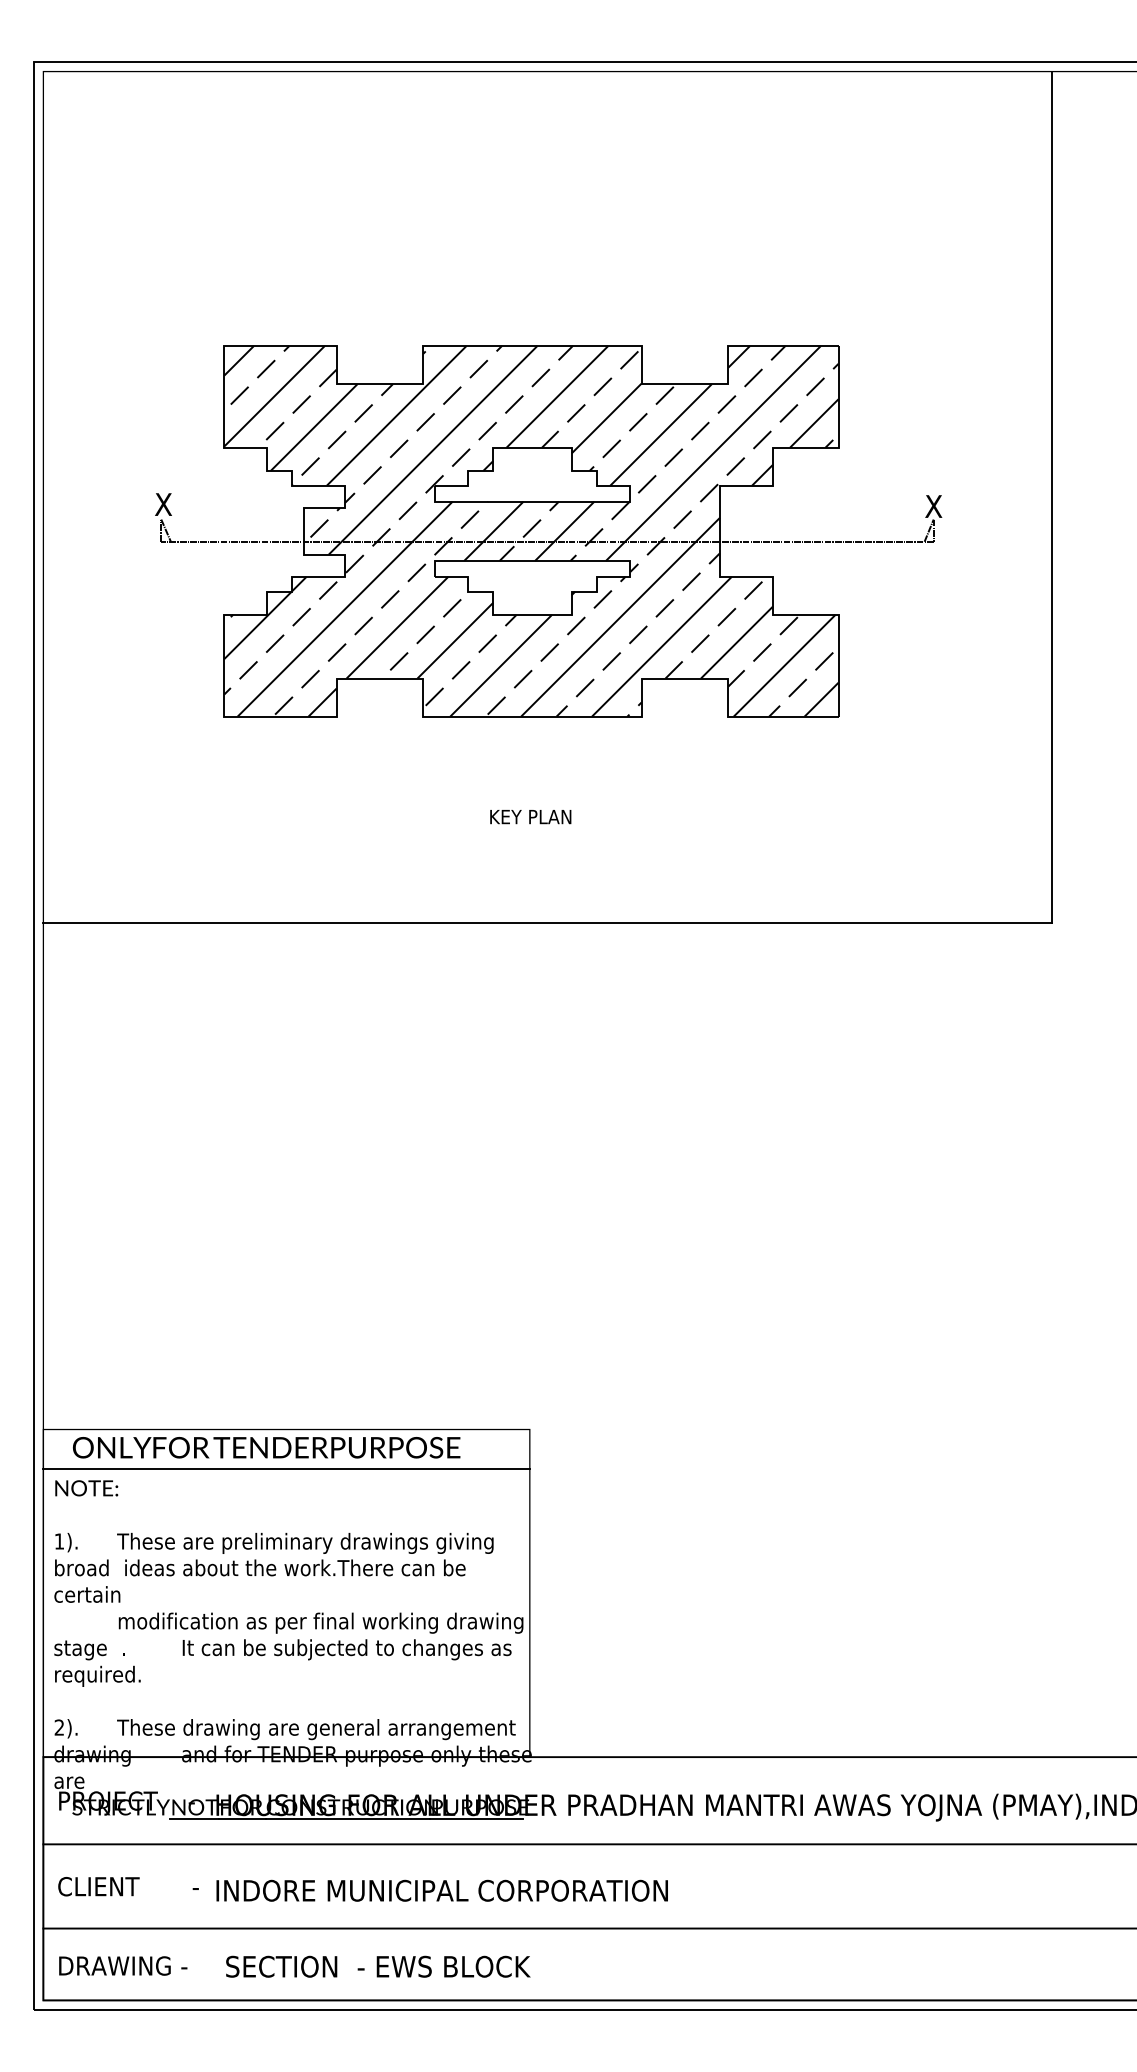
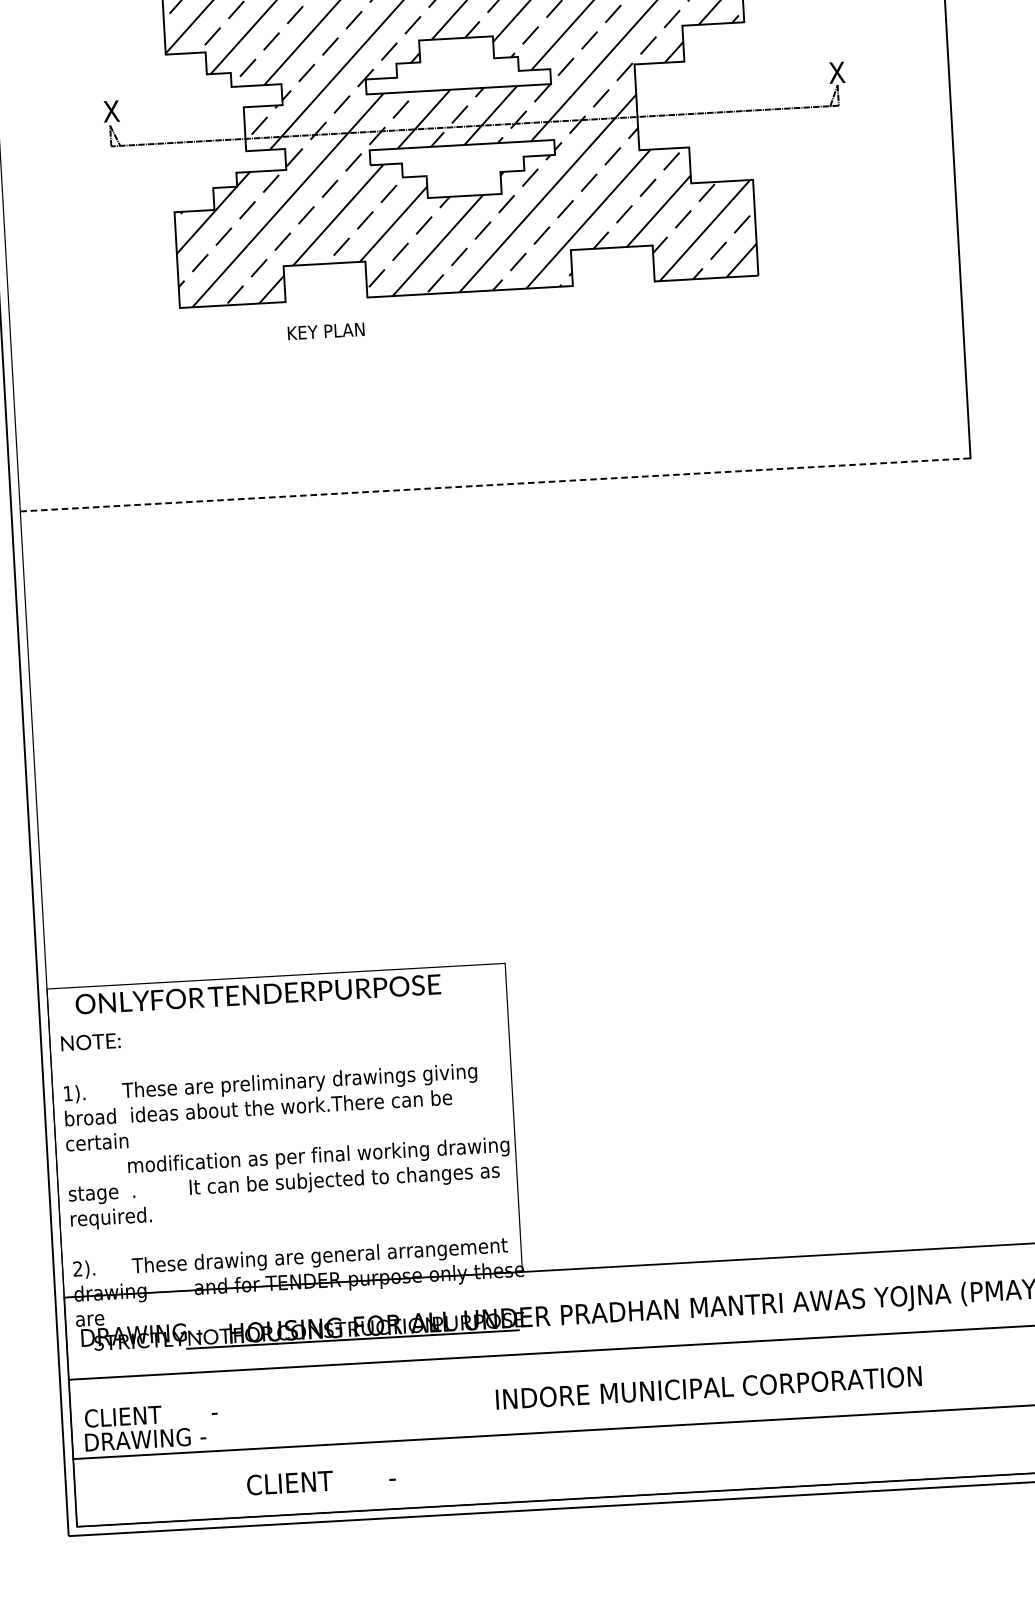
text: (530, 817) -> (325, 331), moved
line: (548, 922) -> (496, 484), solid -> dashed
line: (286, 1469) -> (278, 1013), removed
text: (127, 1803) -> (145, 1336), PROJECT    - -> DRAWING -
text: (441, 1890) -> (708, 1387), moved
text: (123, 1965) -> (145, 1438), moved
text: (377, 1966) -> (389, 1477), SECTION  - EWS BLOCK -> CLIENT       -

